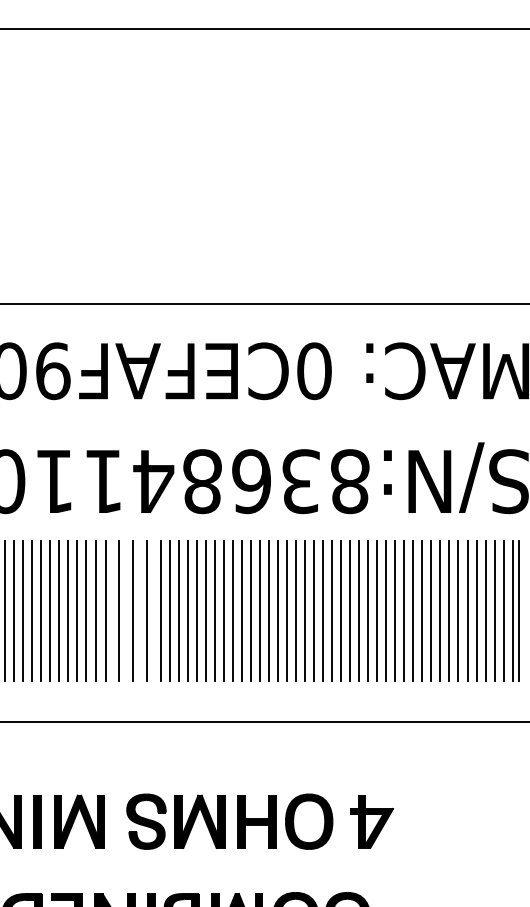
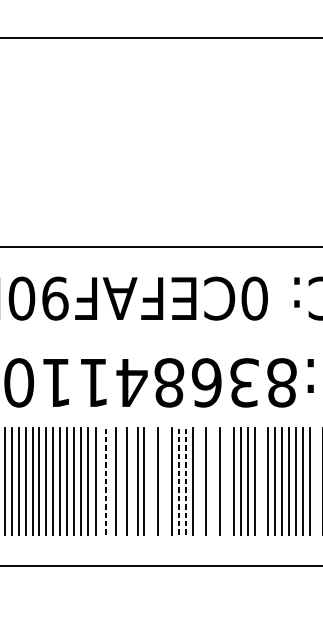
line: (119, 610) -> (105, 481), solid -> dashed
line: (178, 610) -> (150, 481), removed
line: (196, 610) -> (164, 481), removed
line: (215, 610) -> (179, 481), solid -> dashed
line: (224, 610) -> (186, 481), solid -> dashed
line: (242, 610) -> (199, 481), removed
line: (260, 610) -> (213, 481), removed
line: (278, 610) -> (227, 481), removed
line: (323, 610) -> (261, 481), removed
line: (395, 610) -> (316, 481), removed

